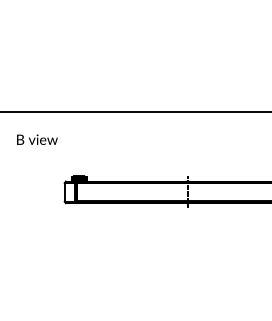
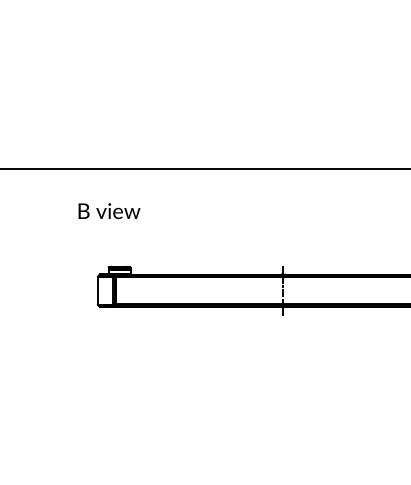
text: (37, 139) -> (109, 210), moved

